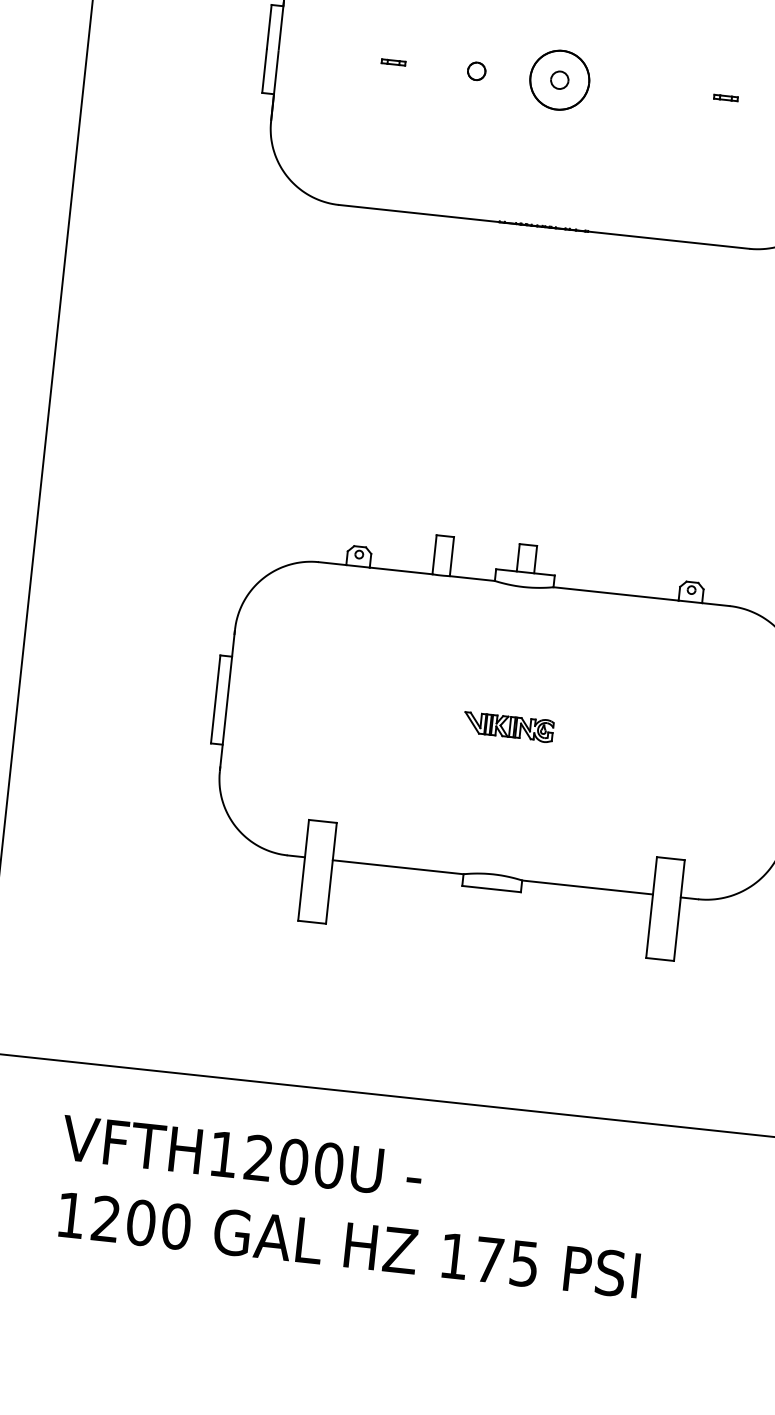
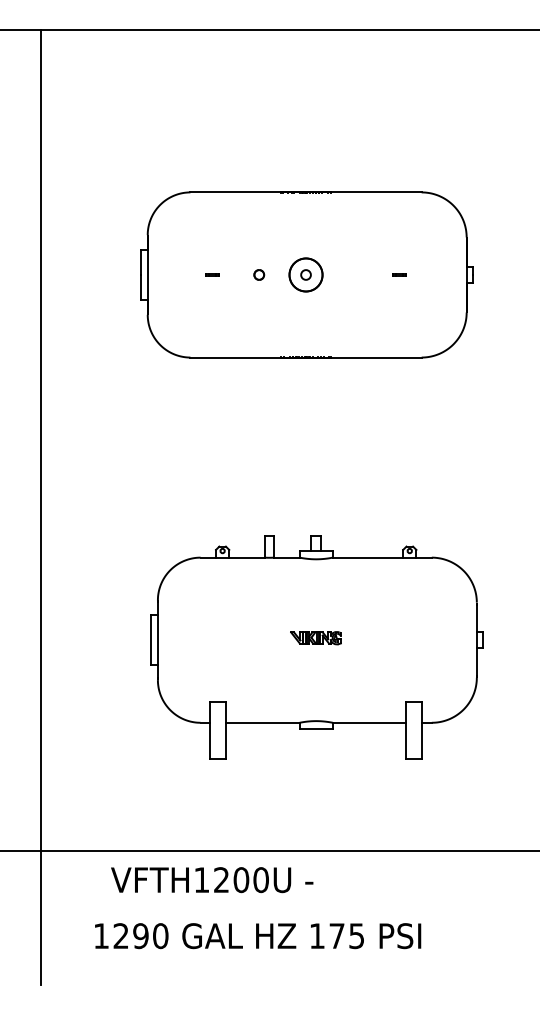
text: (242, 1157) -> (212, 880), moved
text: (140, 1223) -> (140, 936), 1200 -> 1290

